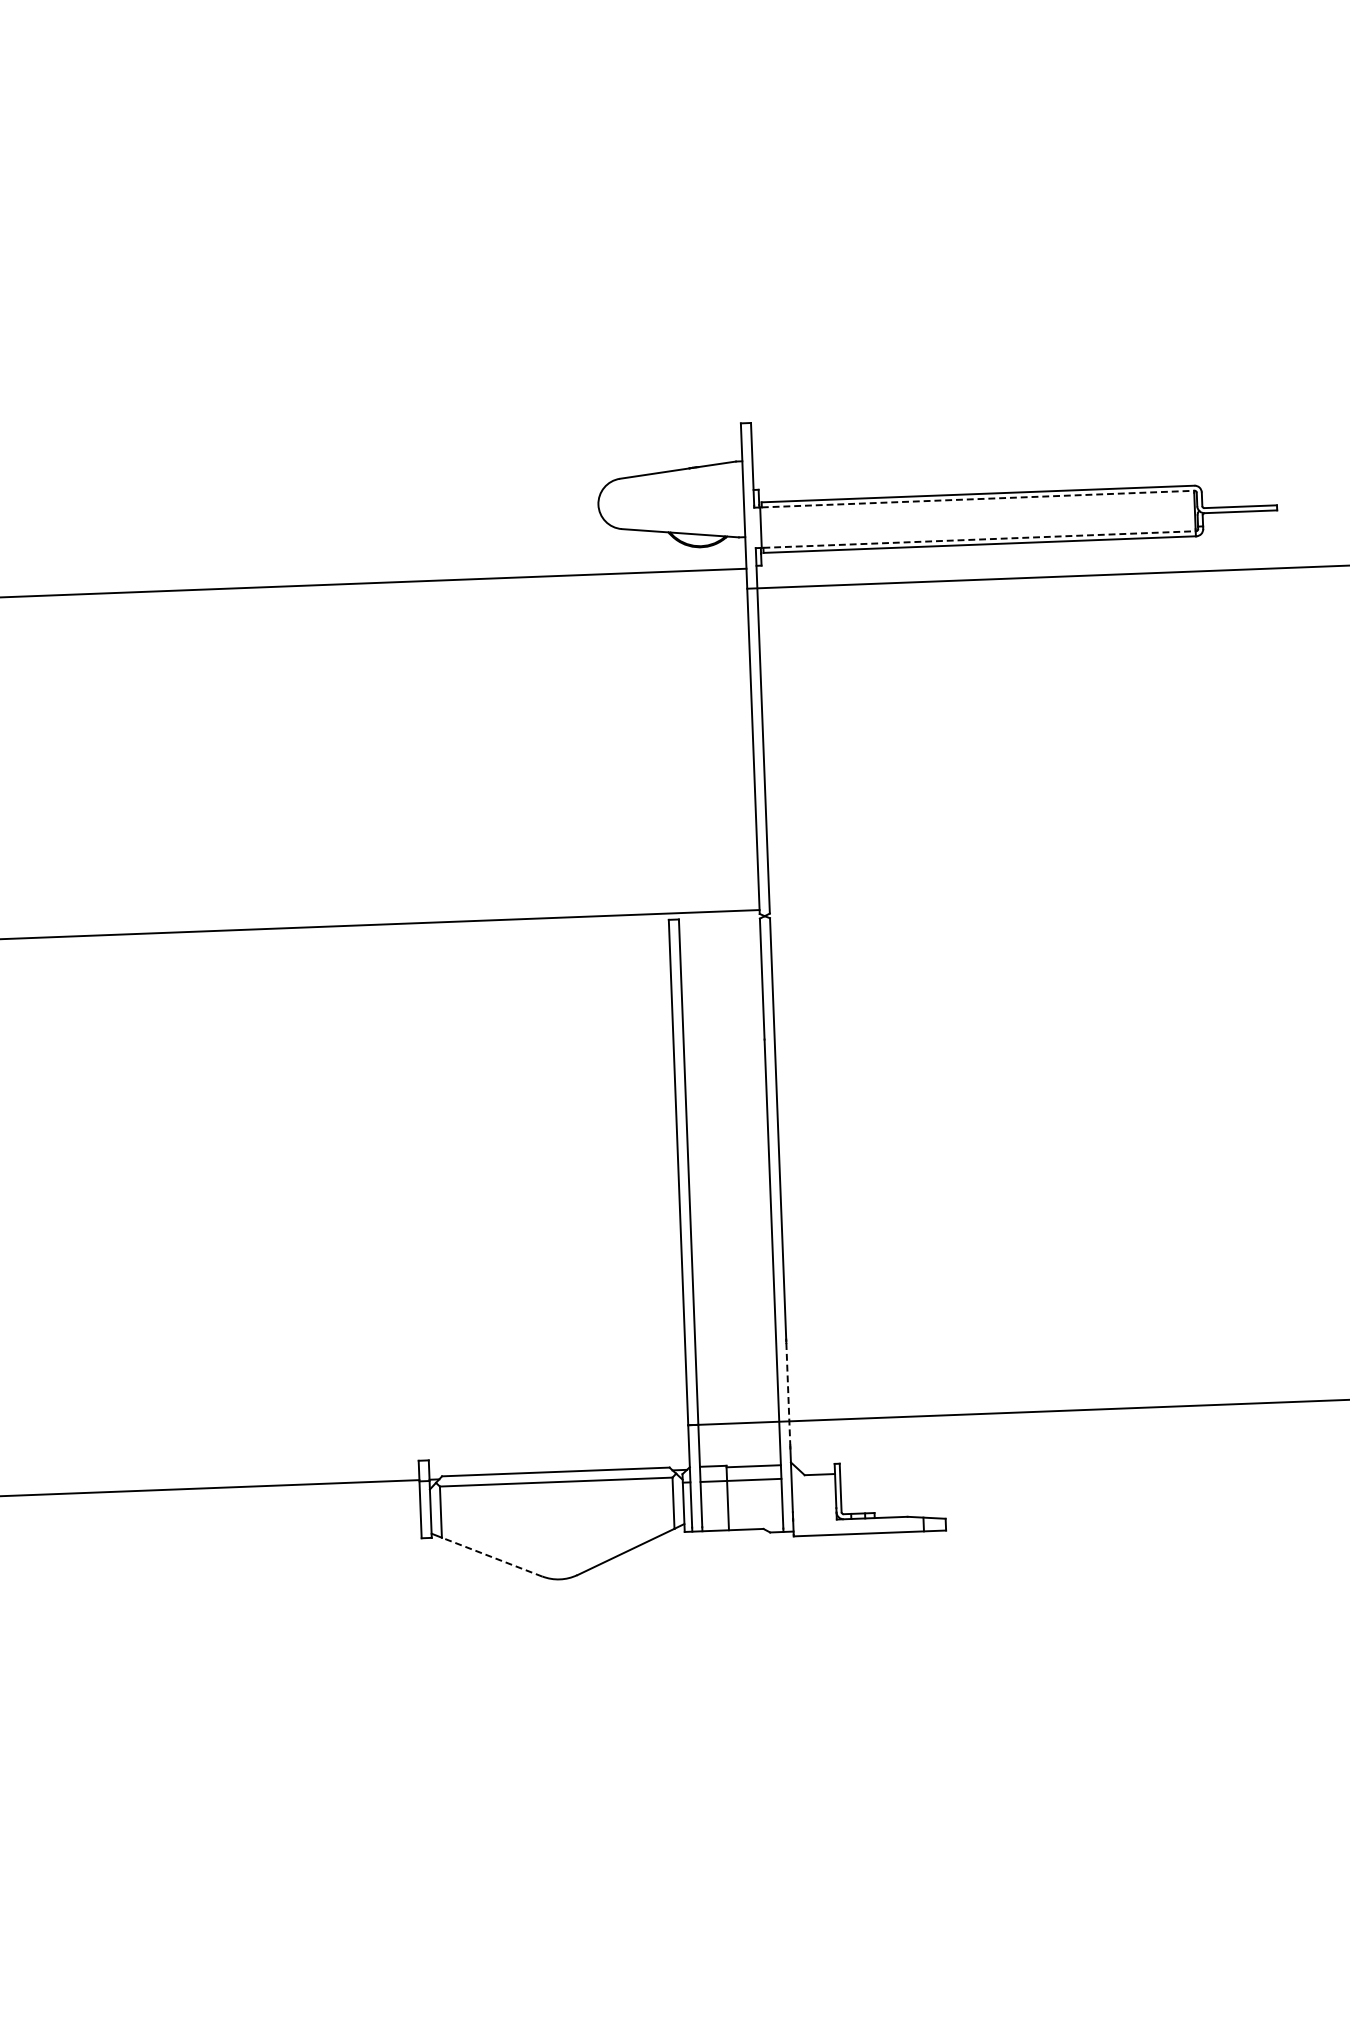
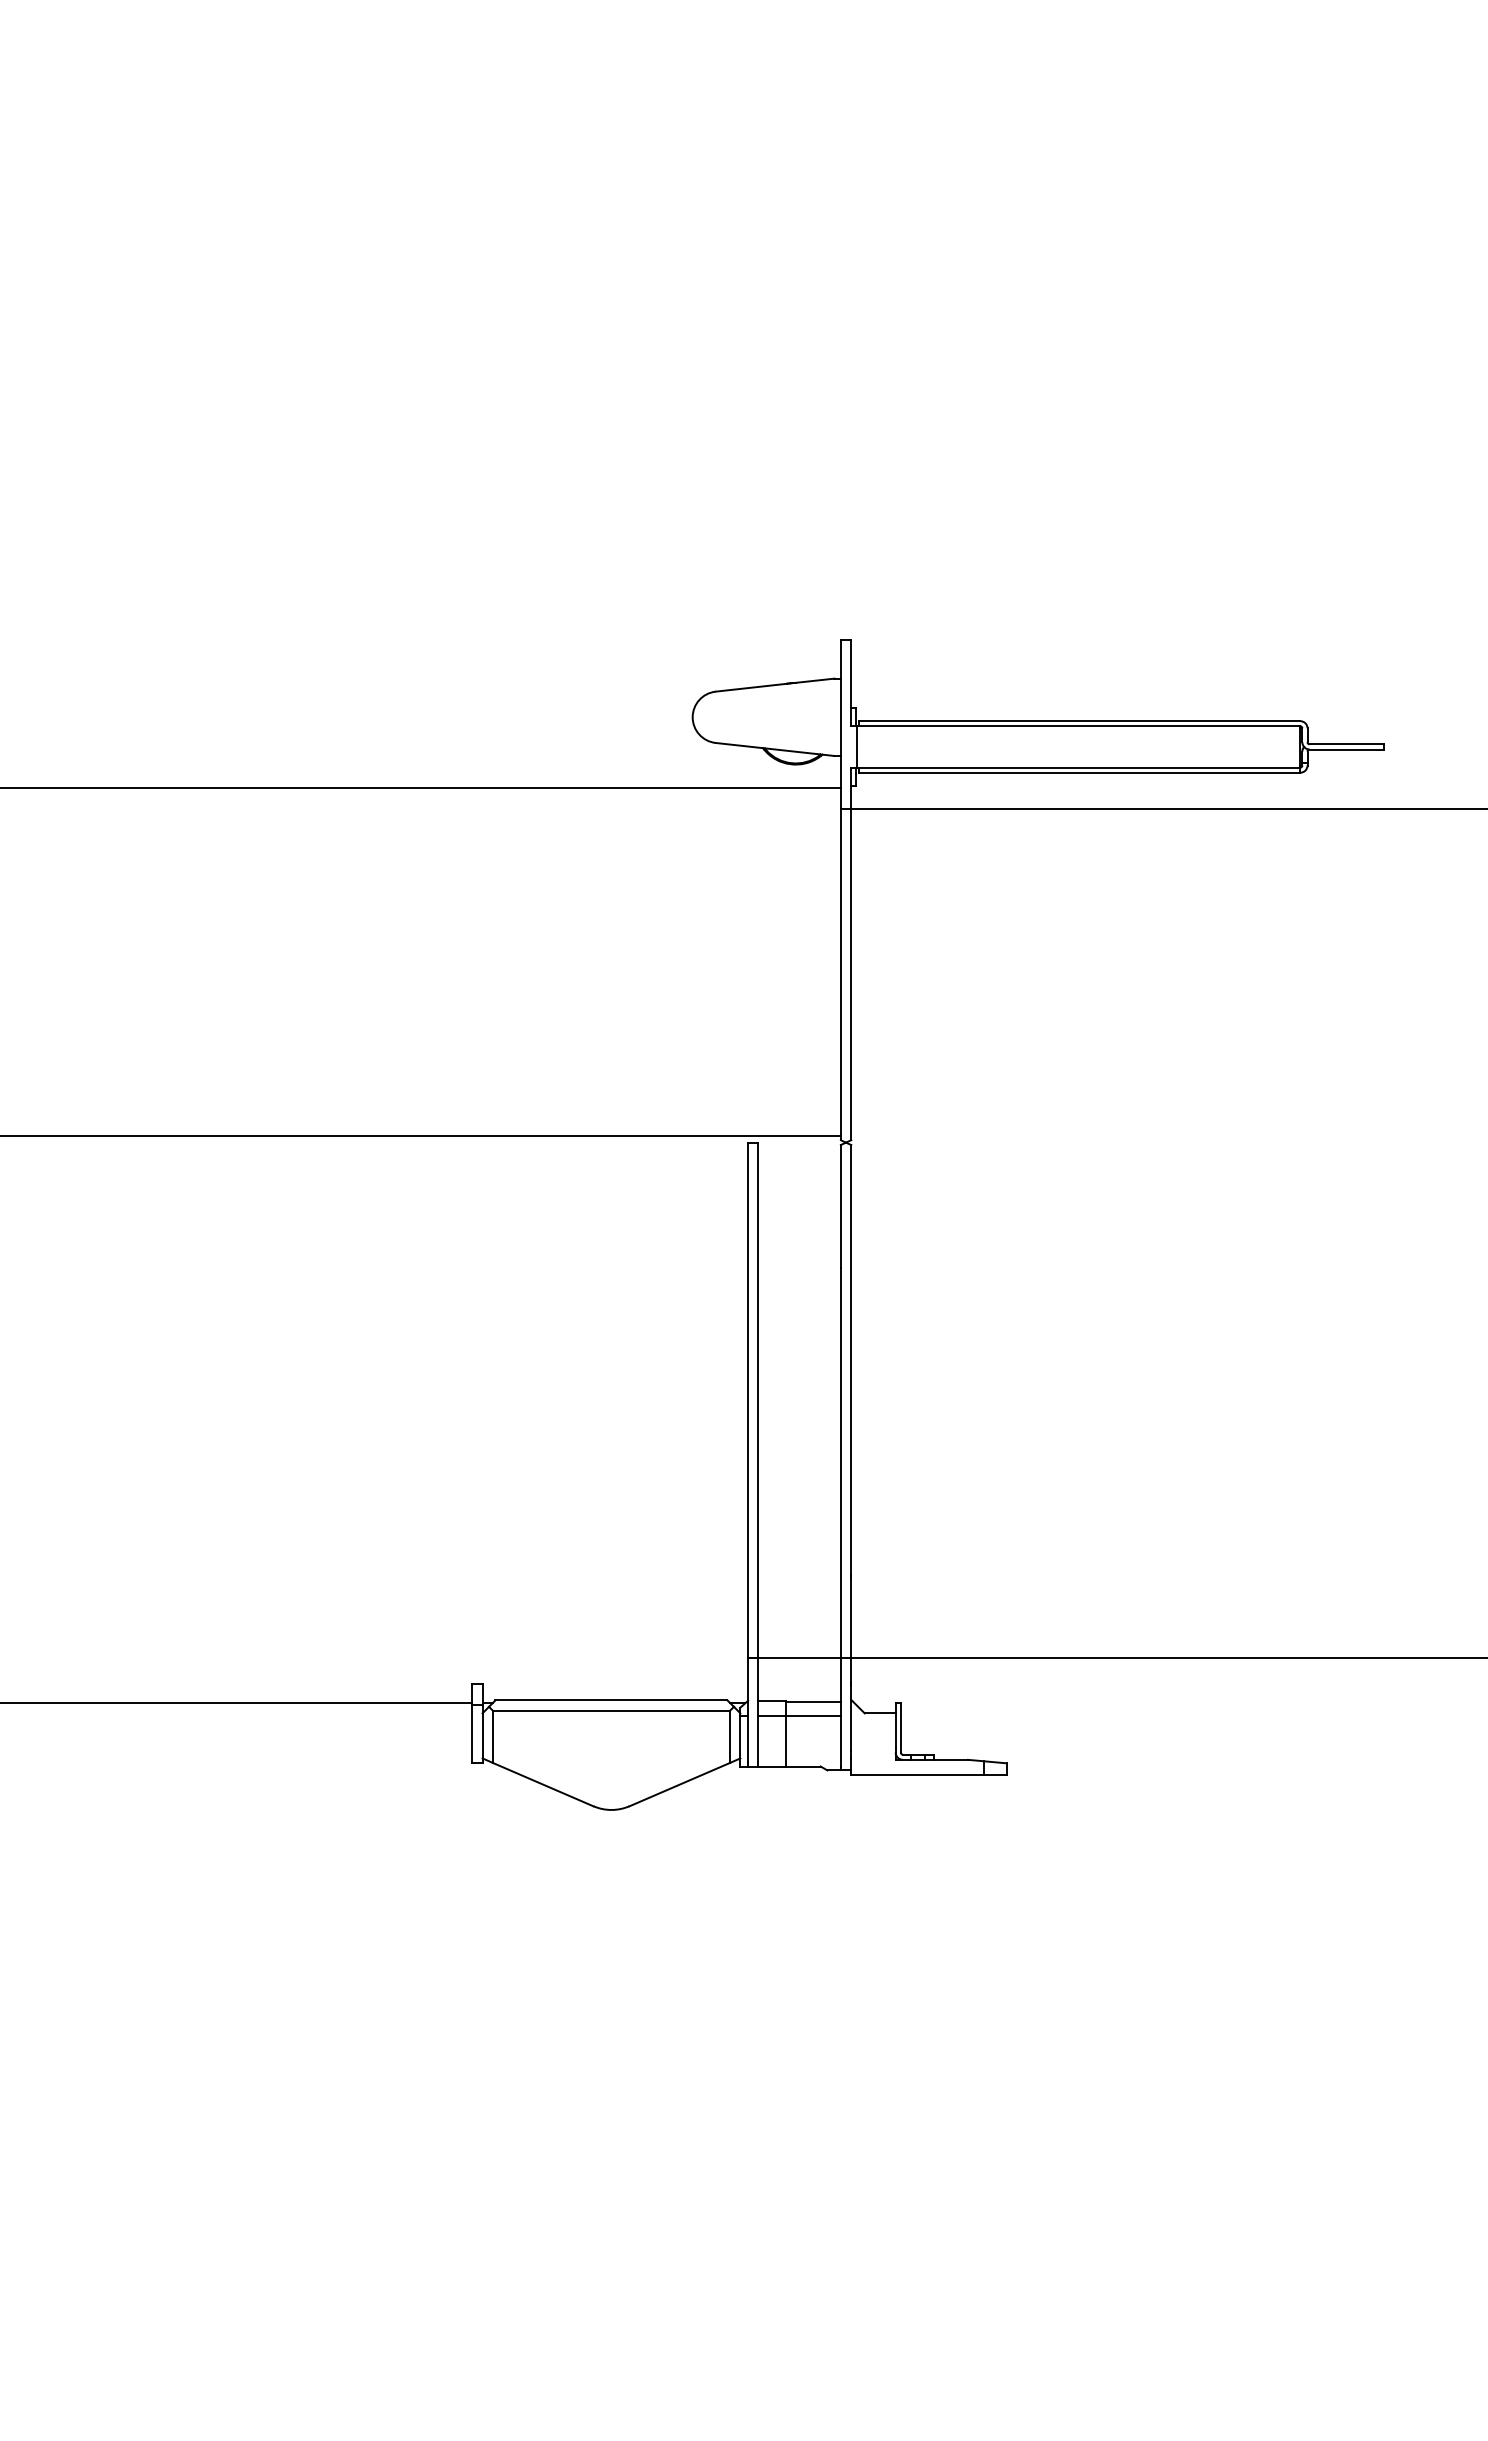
line: (978, 499) -> (1079, 726), dashed -> solid
line: (979, 539) -> (1079, 767), dashed -> solid
line: (788, 1394) -> (851, 1630), dashed -> solid
line: (492, 1556) -> (543, 1784), dashed -> solid

